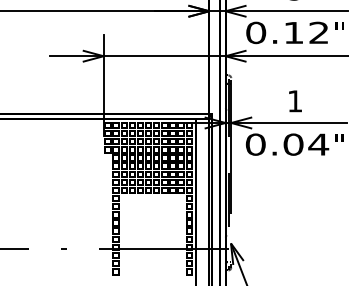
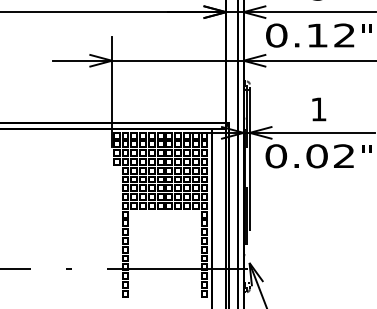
text: (318, 144) -> (344, 156), 0.04 -> 0.02

